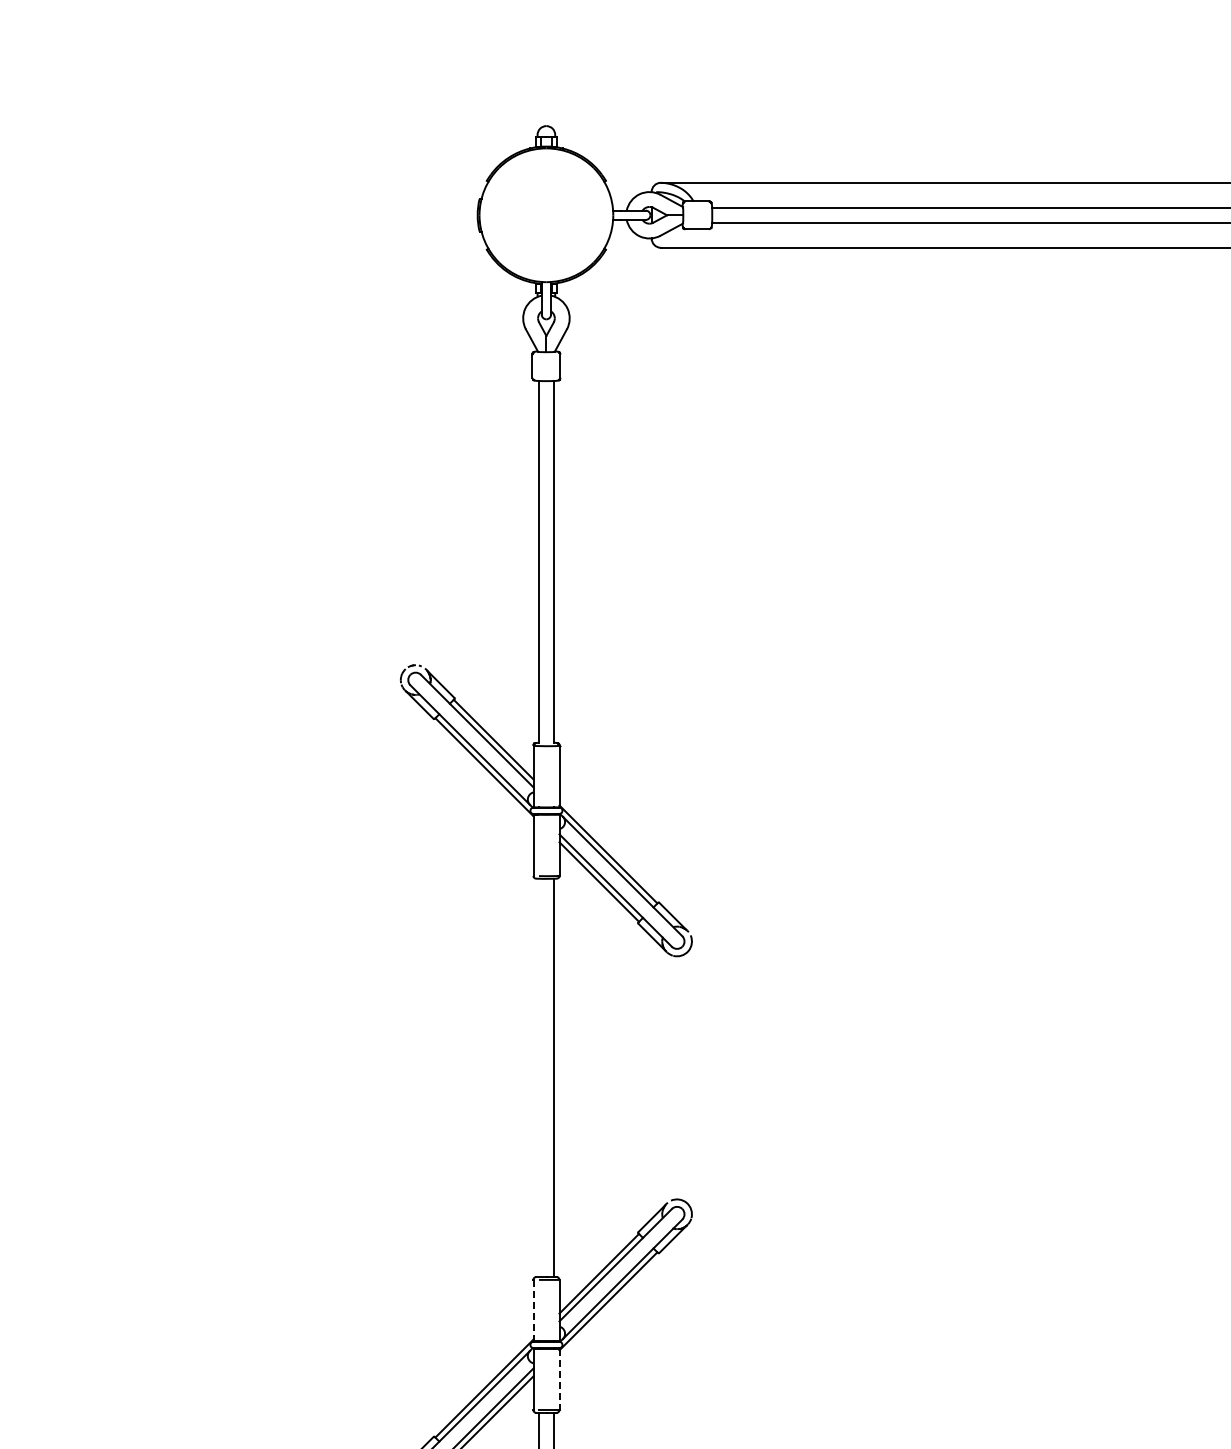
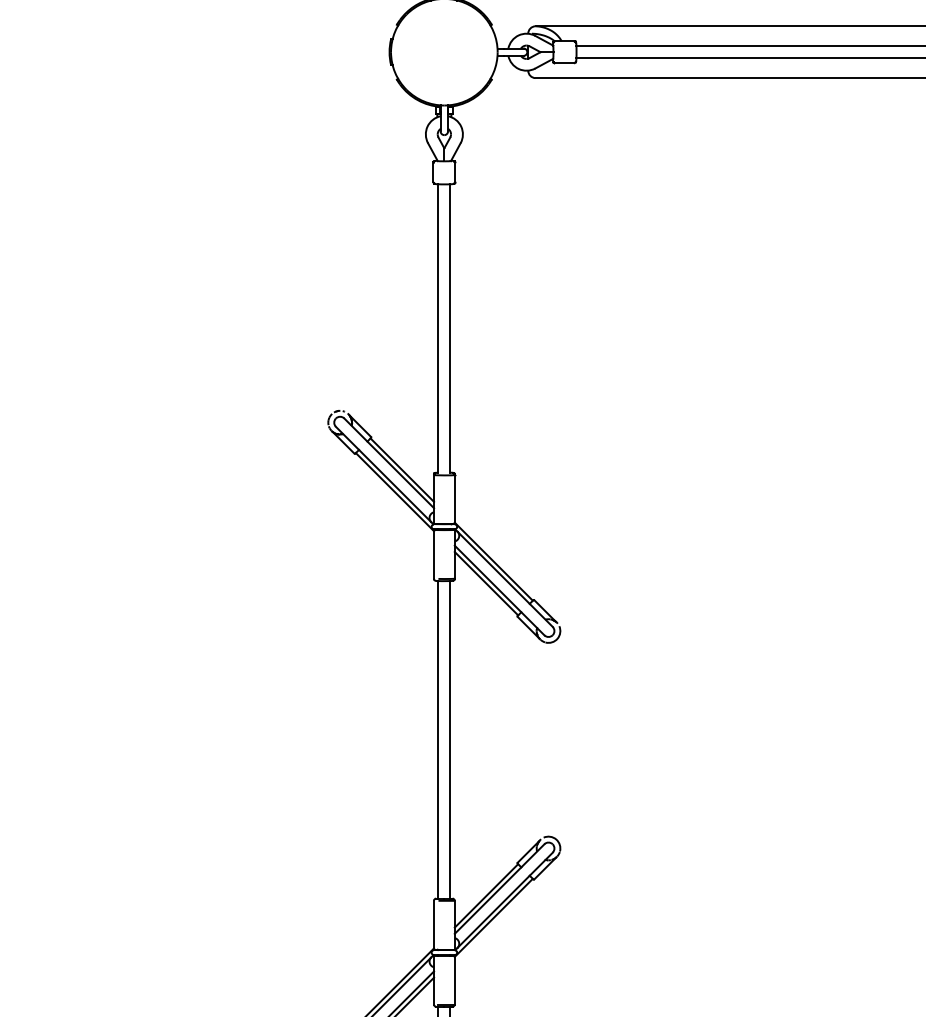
line: (538, 1077) -> (438, 739), added
line: (533, 1310) -> (434, 925), dashed -> solid
line: (559, 1379) -> (454, 980), dashed -> solid

